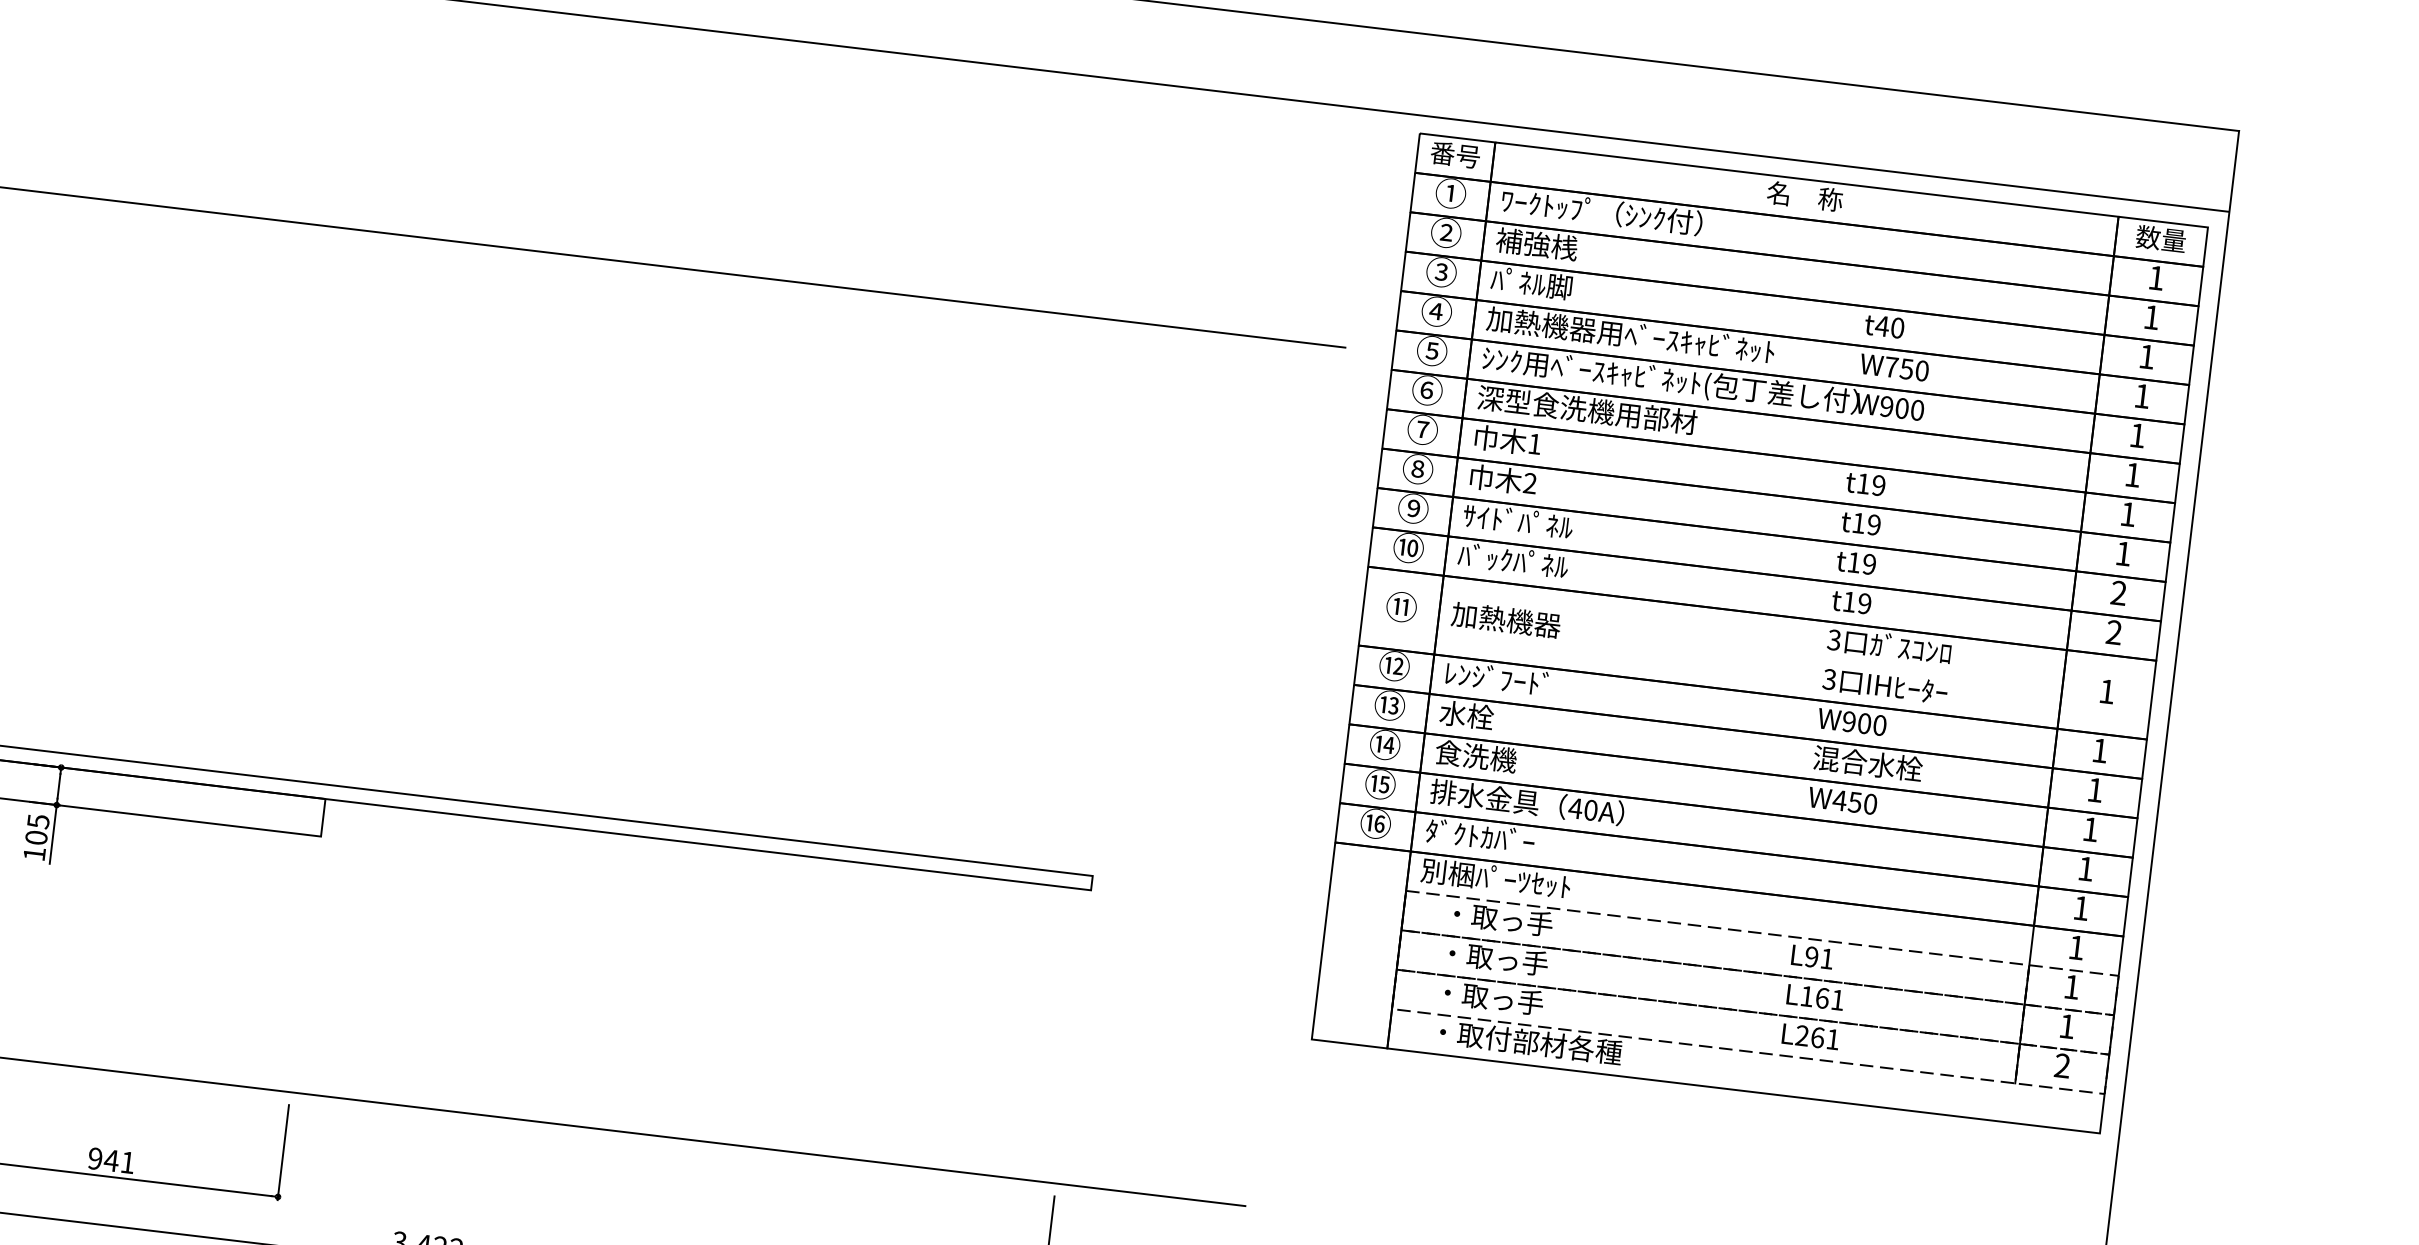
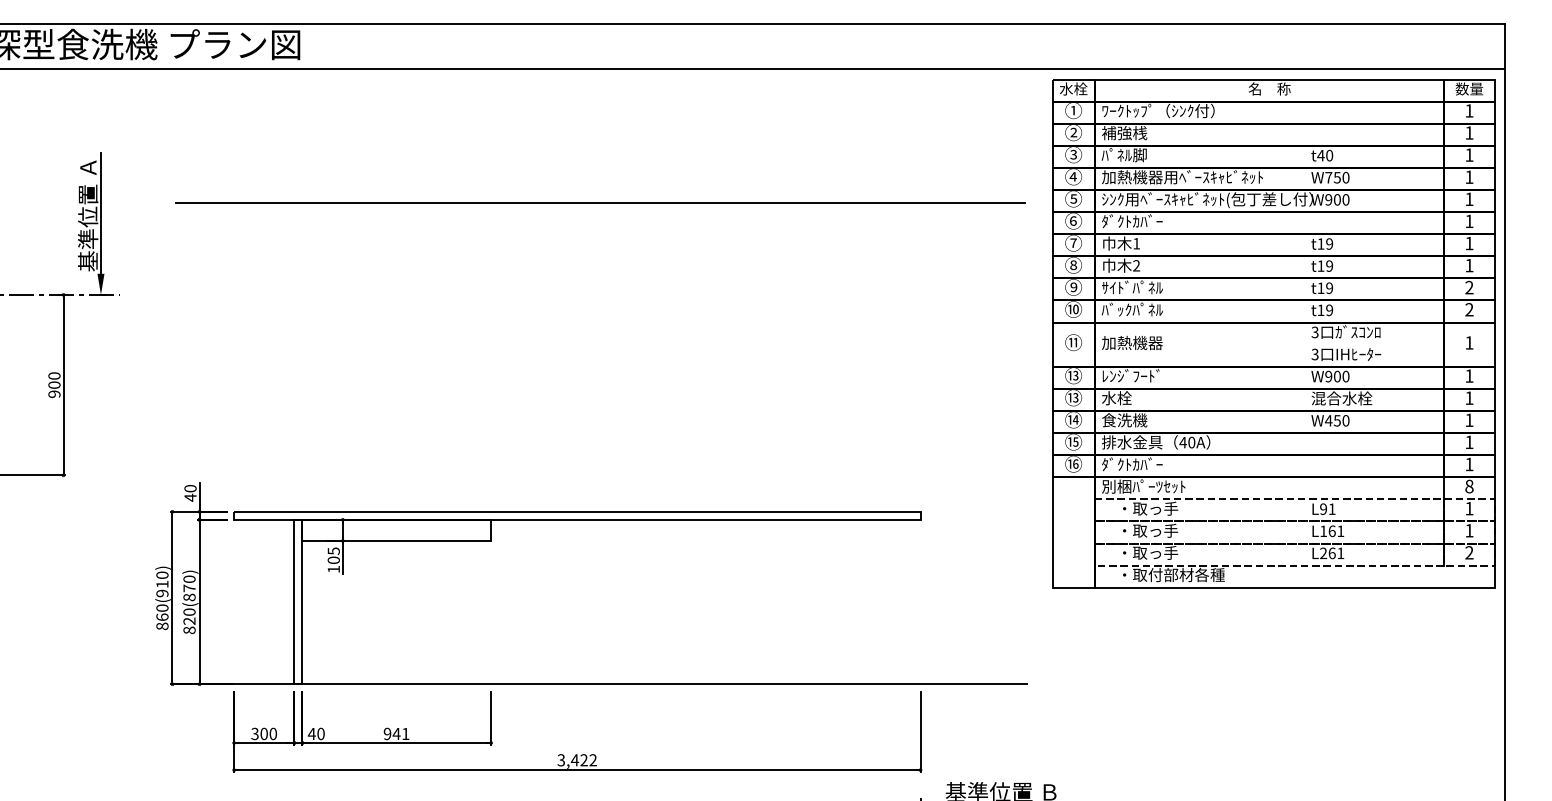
text: (1455, 153) -> (1073, 88), 番号 -> 水栓
text: (1587, 410) -> (1163, 221), 深型食洗機用部材 -> ﾀﾞｸﾄｶﾊﾞｰ
text: (1397, 665) -> (1075, 375), ⑫ -> ⑬
text: (2076, 947) -> (1469, 486), 1 -> 8

